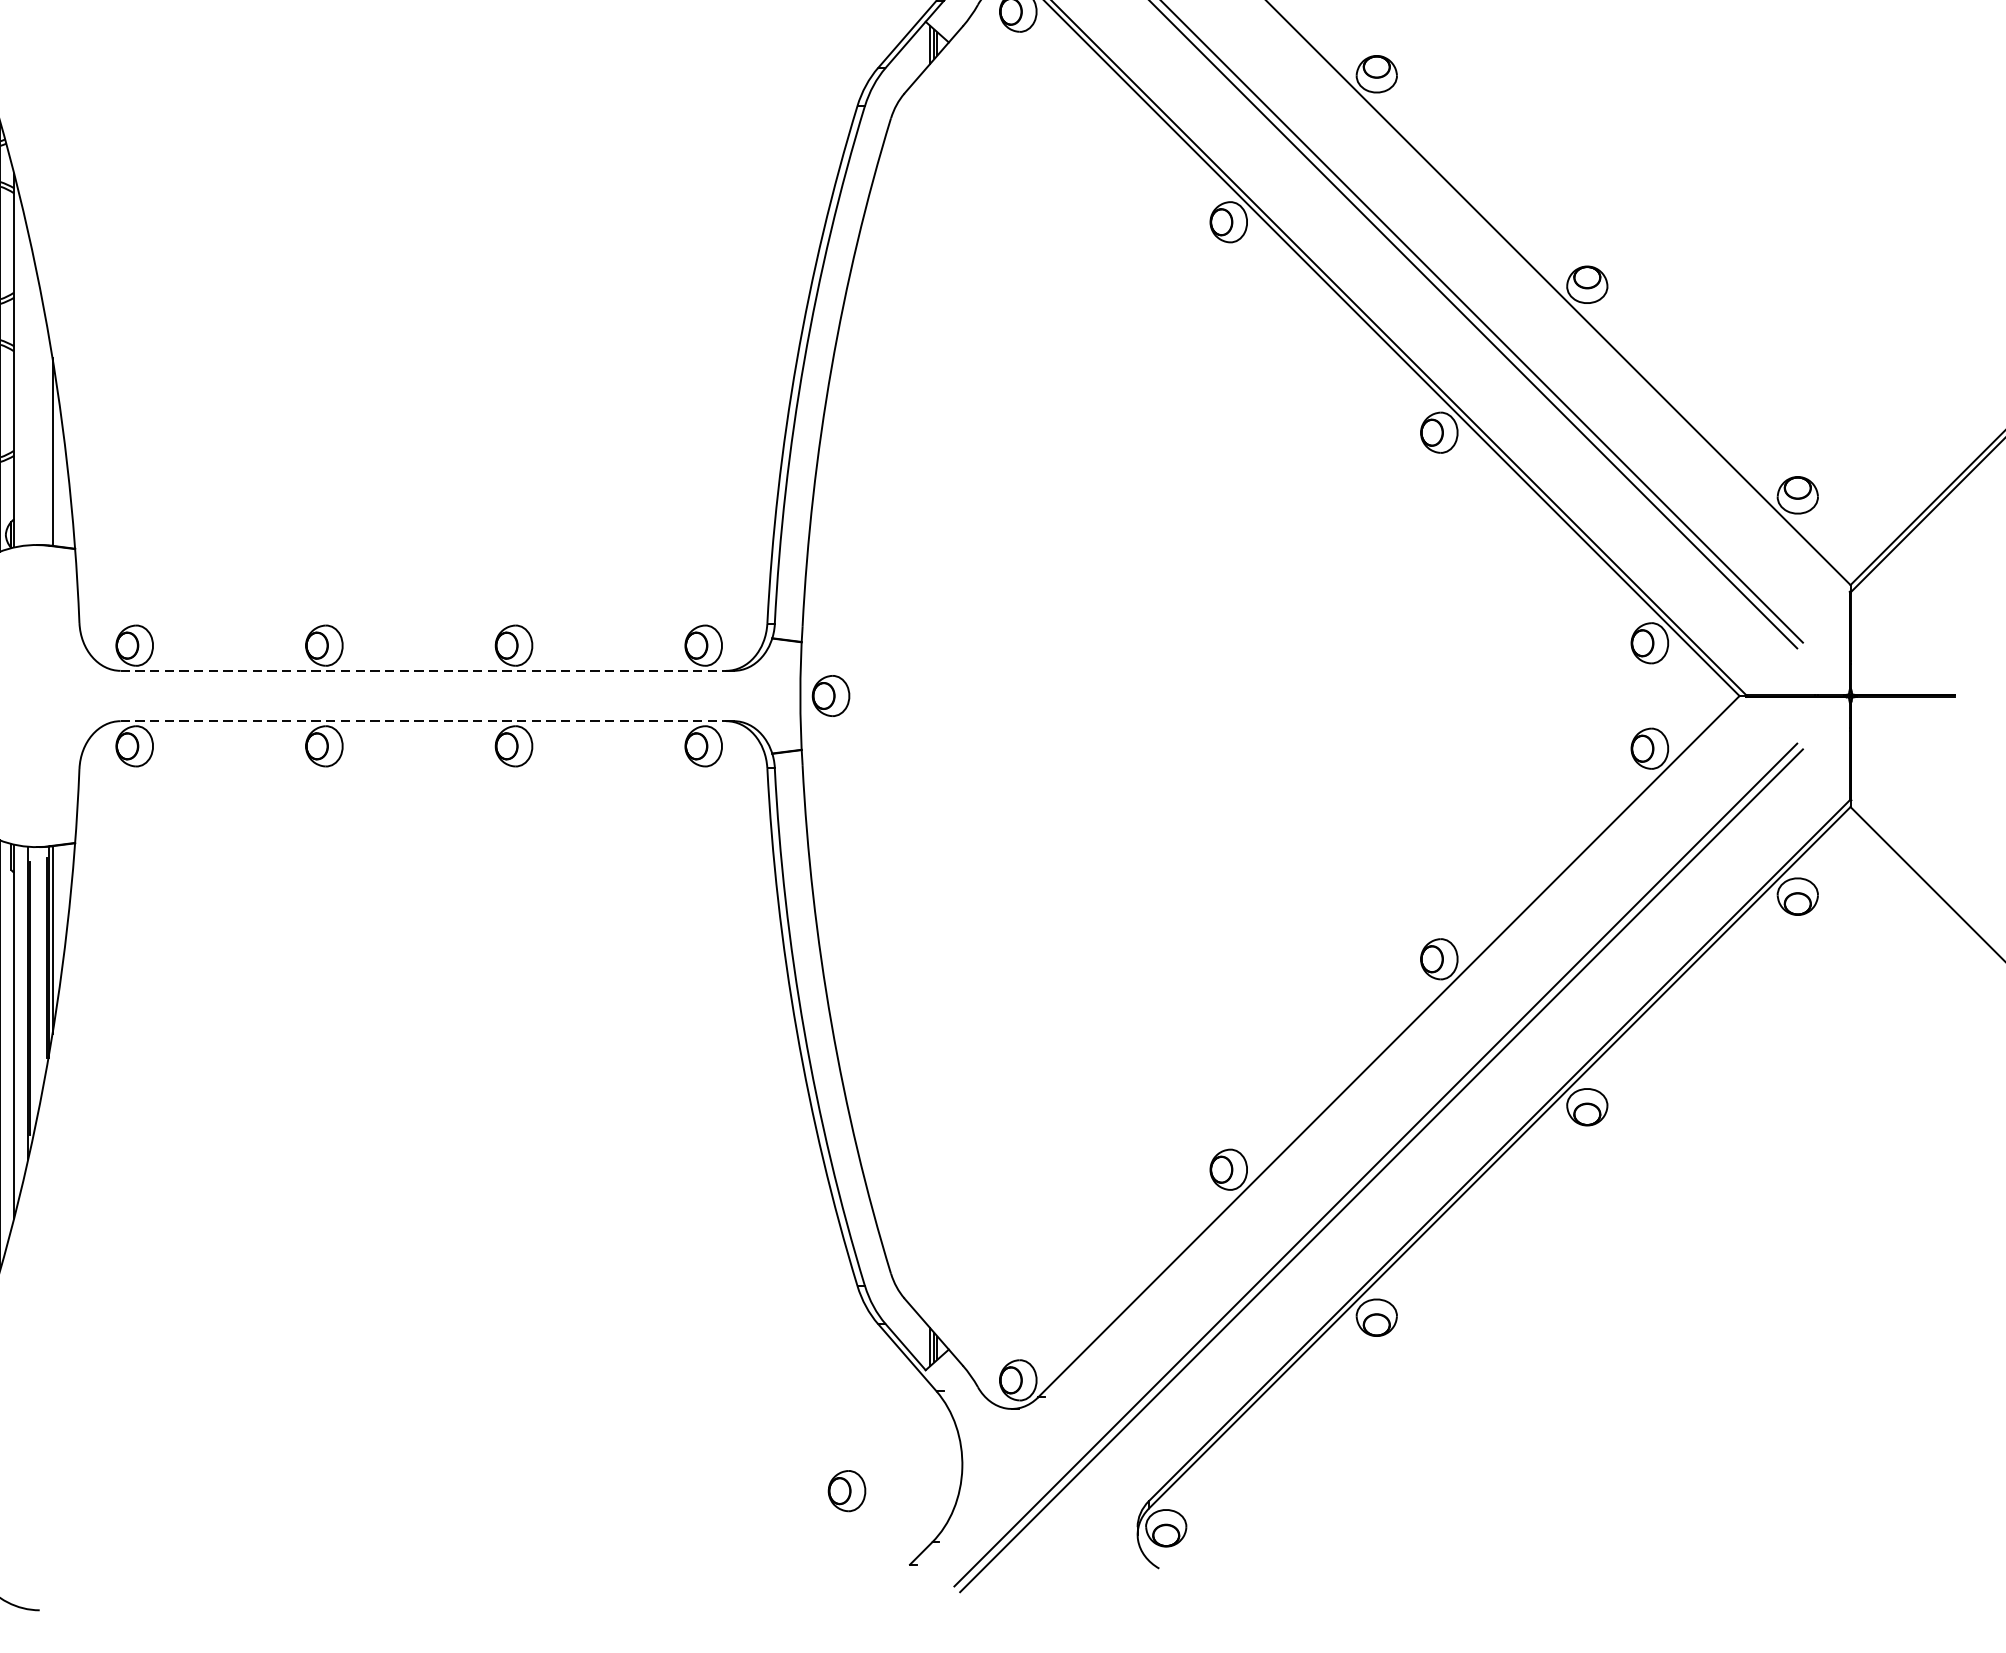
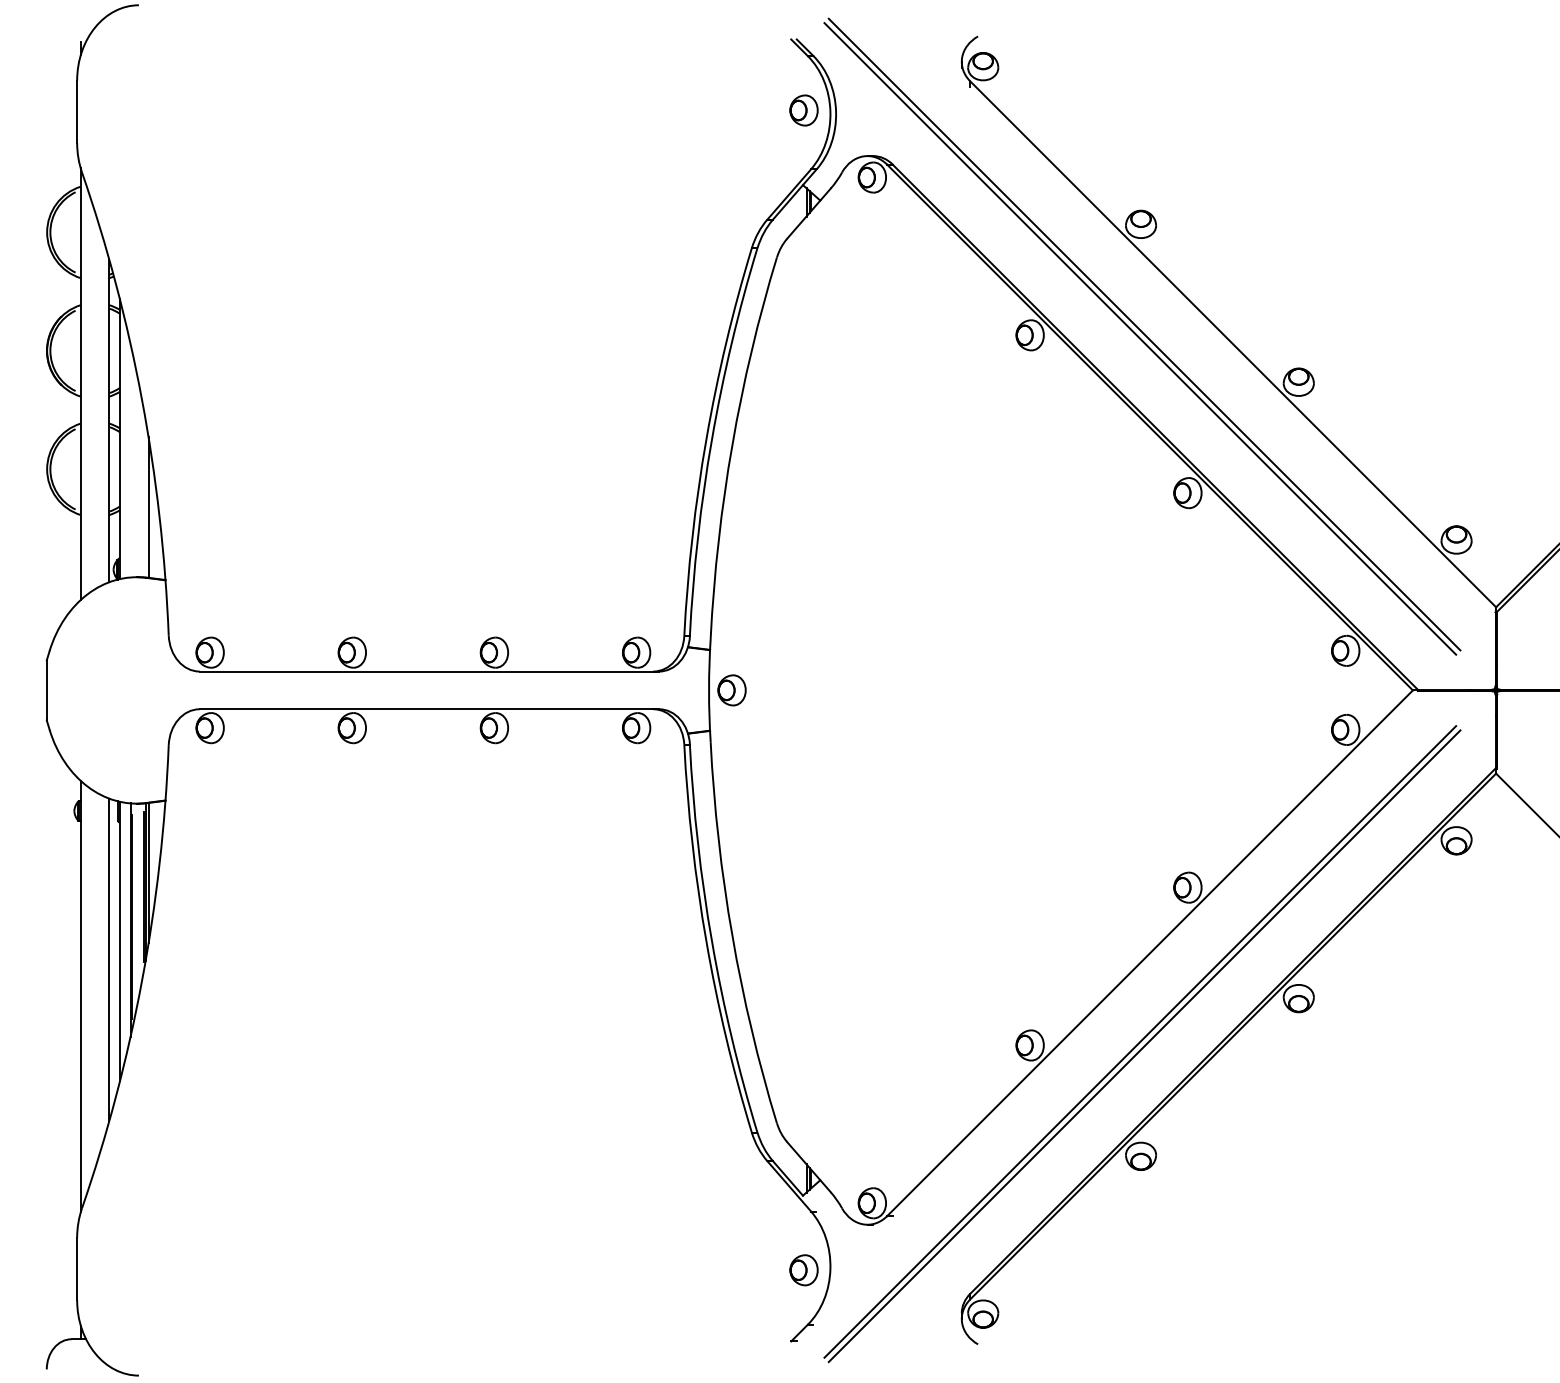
line: (423, 670) -> (426, 671), dashed -> solid
line: (423, 721) -> (426, 709), dashed -> solid
part: (846, 1491) -> (803, 1270), moved

